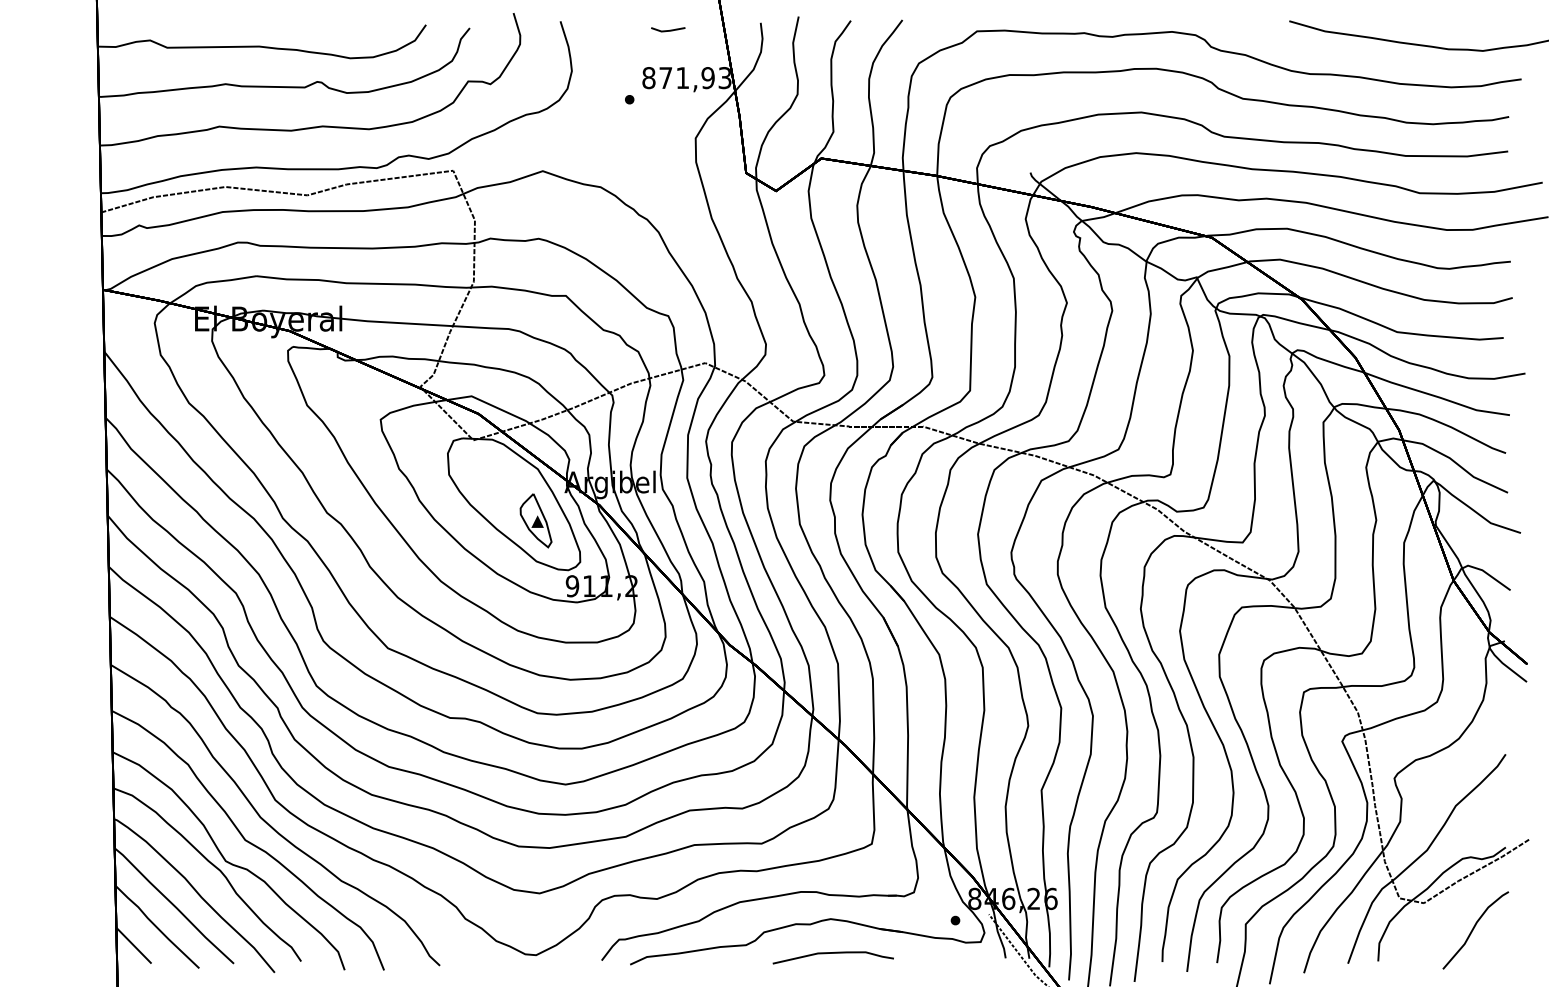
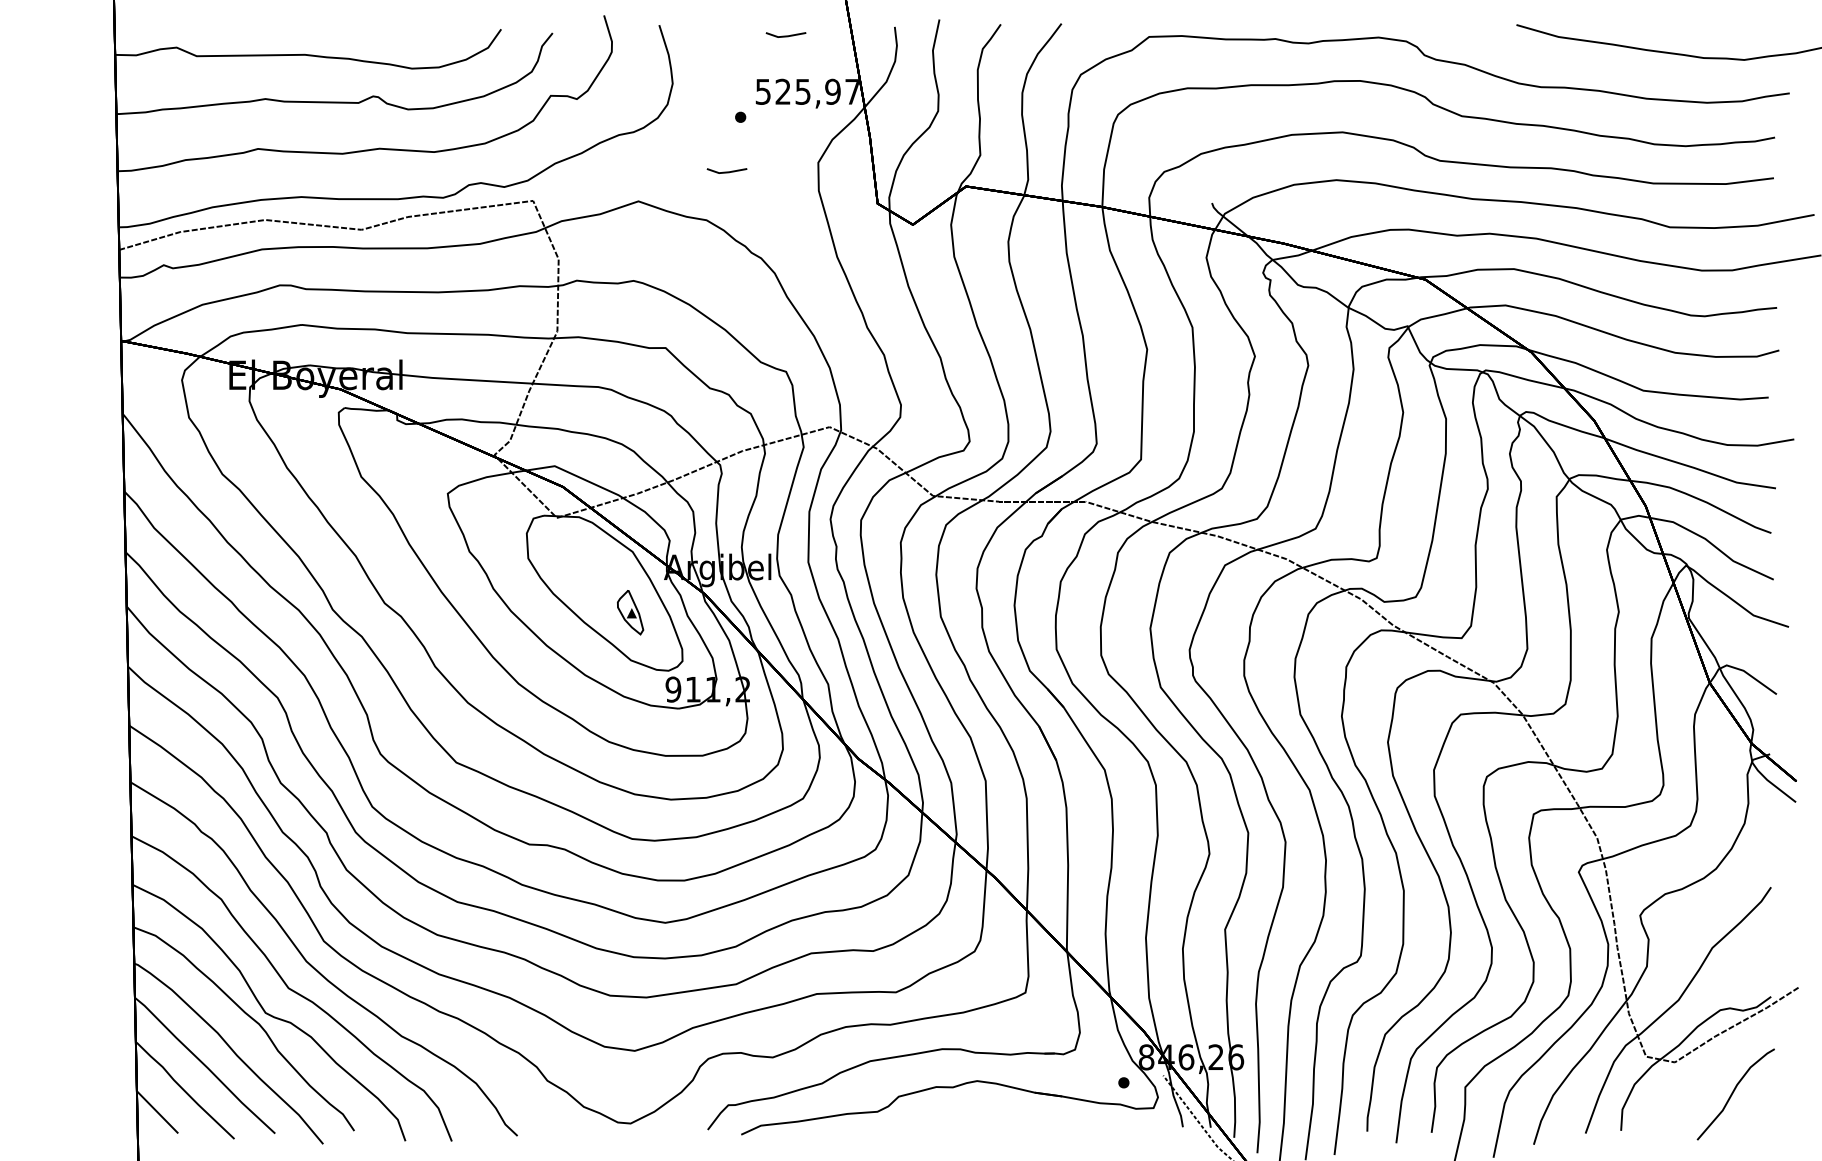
text: (686, 77) -> (807, 91), 871,93 -> 525,97
line: (617, 145) -> (726, 171), added
part: (536, 520) -> (630, 612), size x0.7
curve: (833, 953) -> (980, 1121), removed

